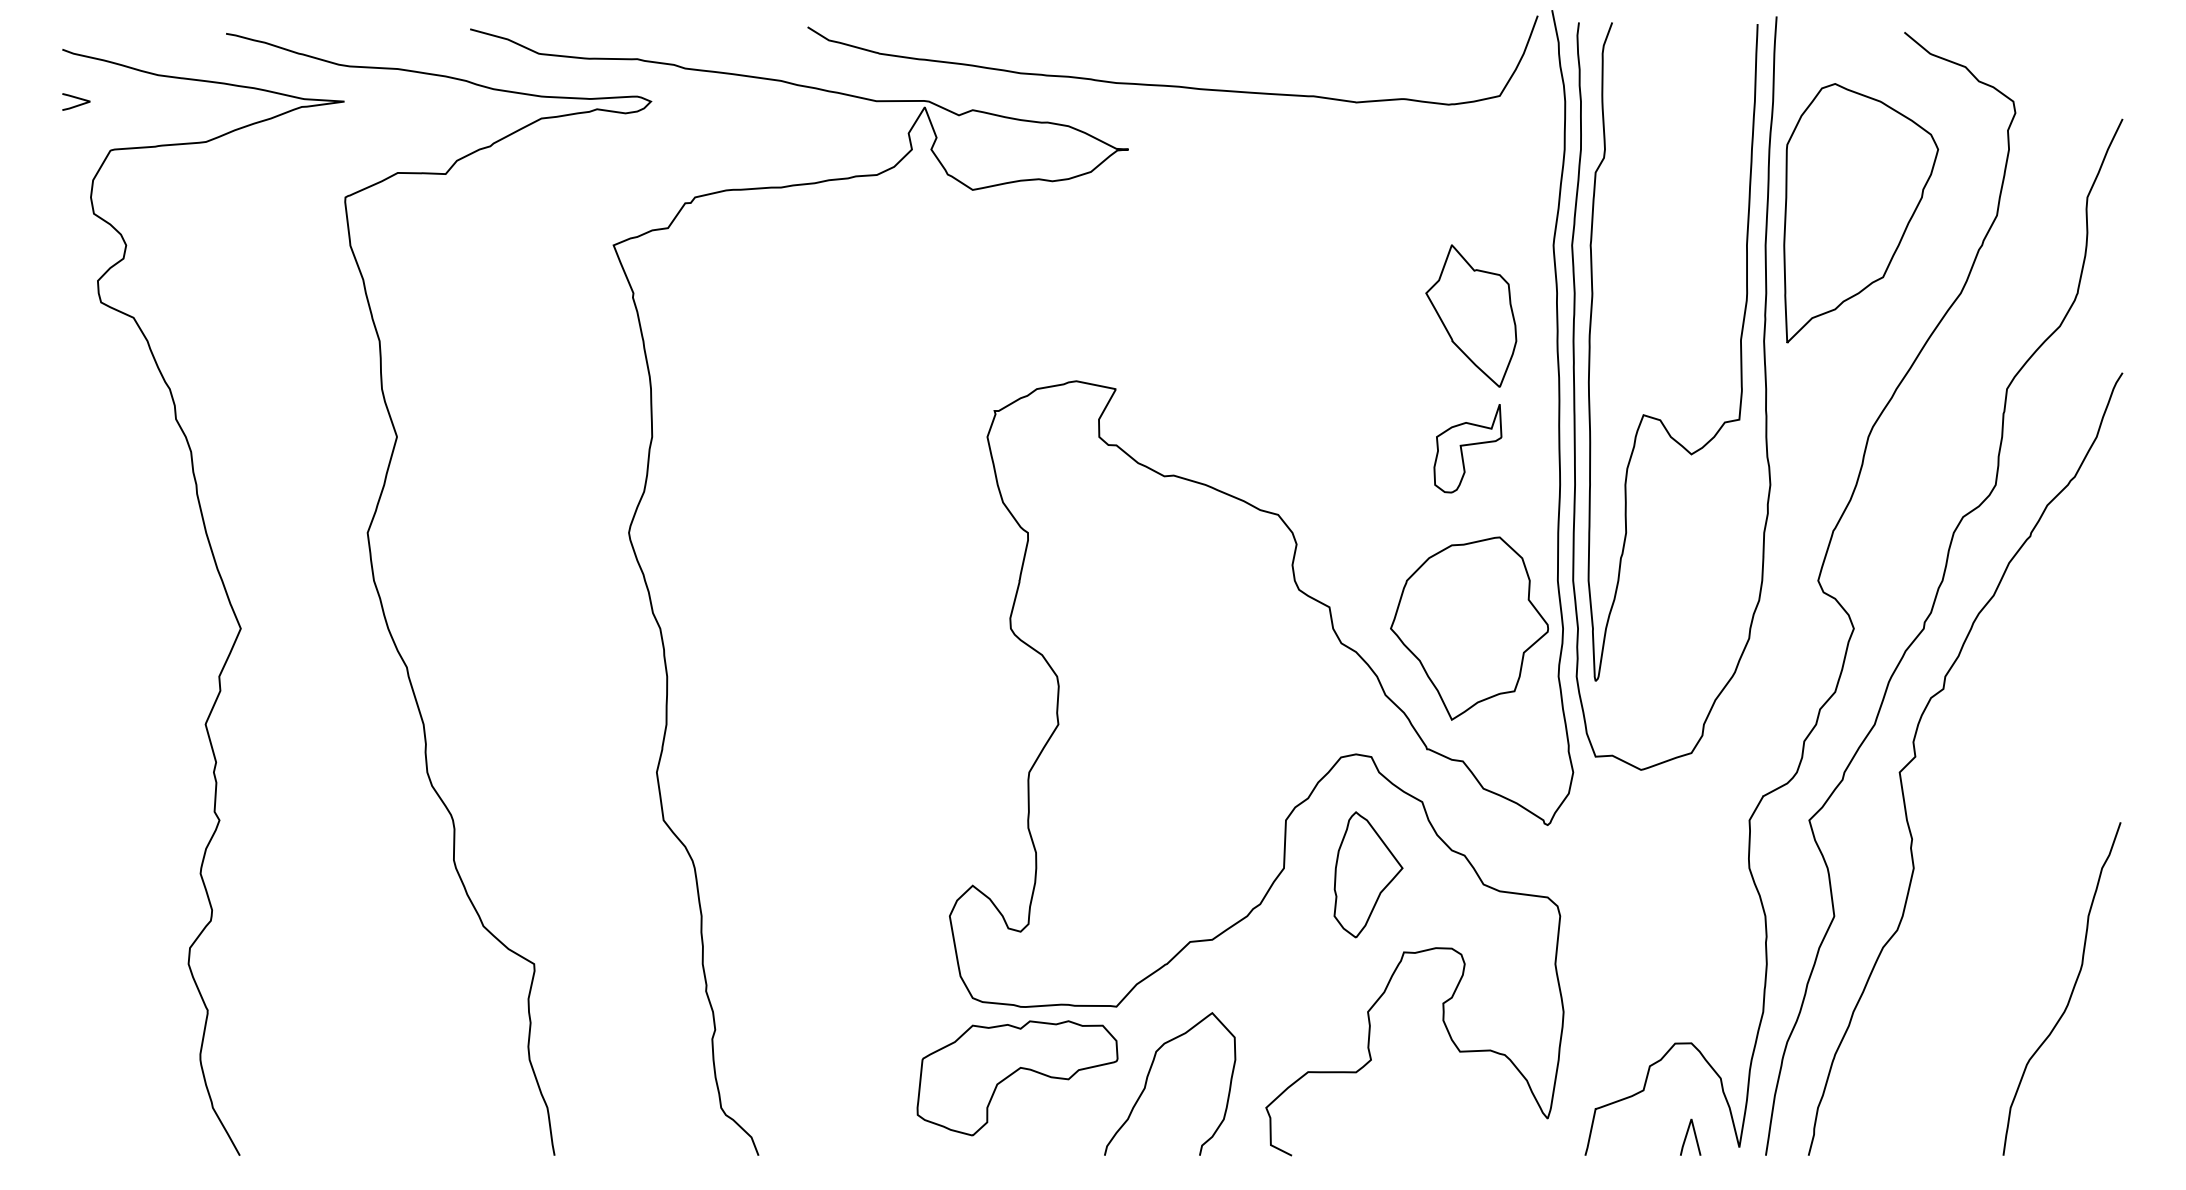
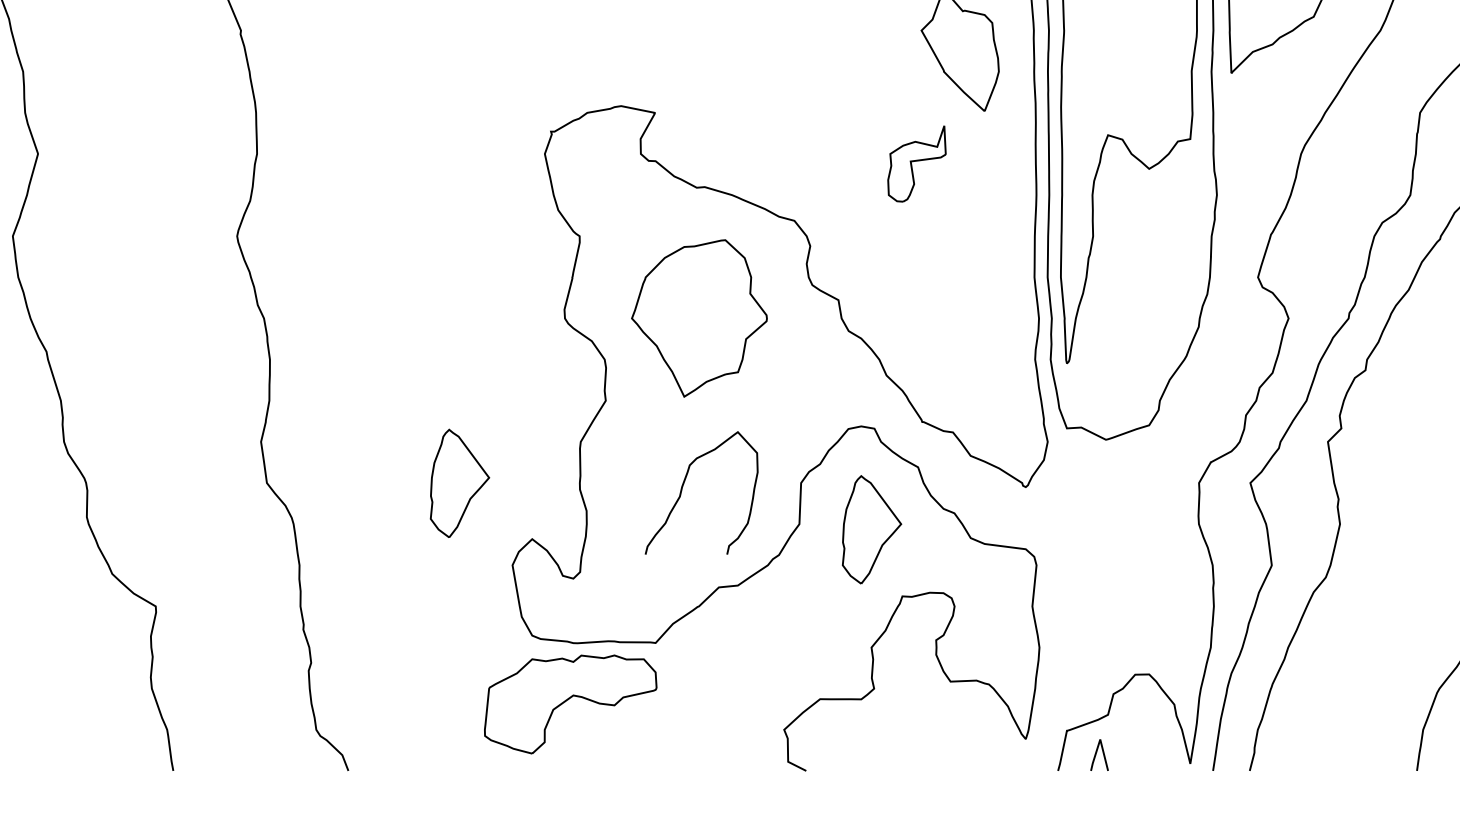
part: (1467, 448) -> (916, 163), moved
part: (1469, 628) -> (699, 318), moved
part: (888, 820) -> (459, 483), added
curve: (1148, 1077) -> (683, 487), moved
line: (1687, 1135) -> (1096, 753), moved

